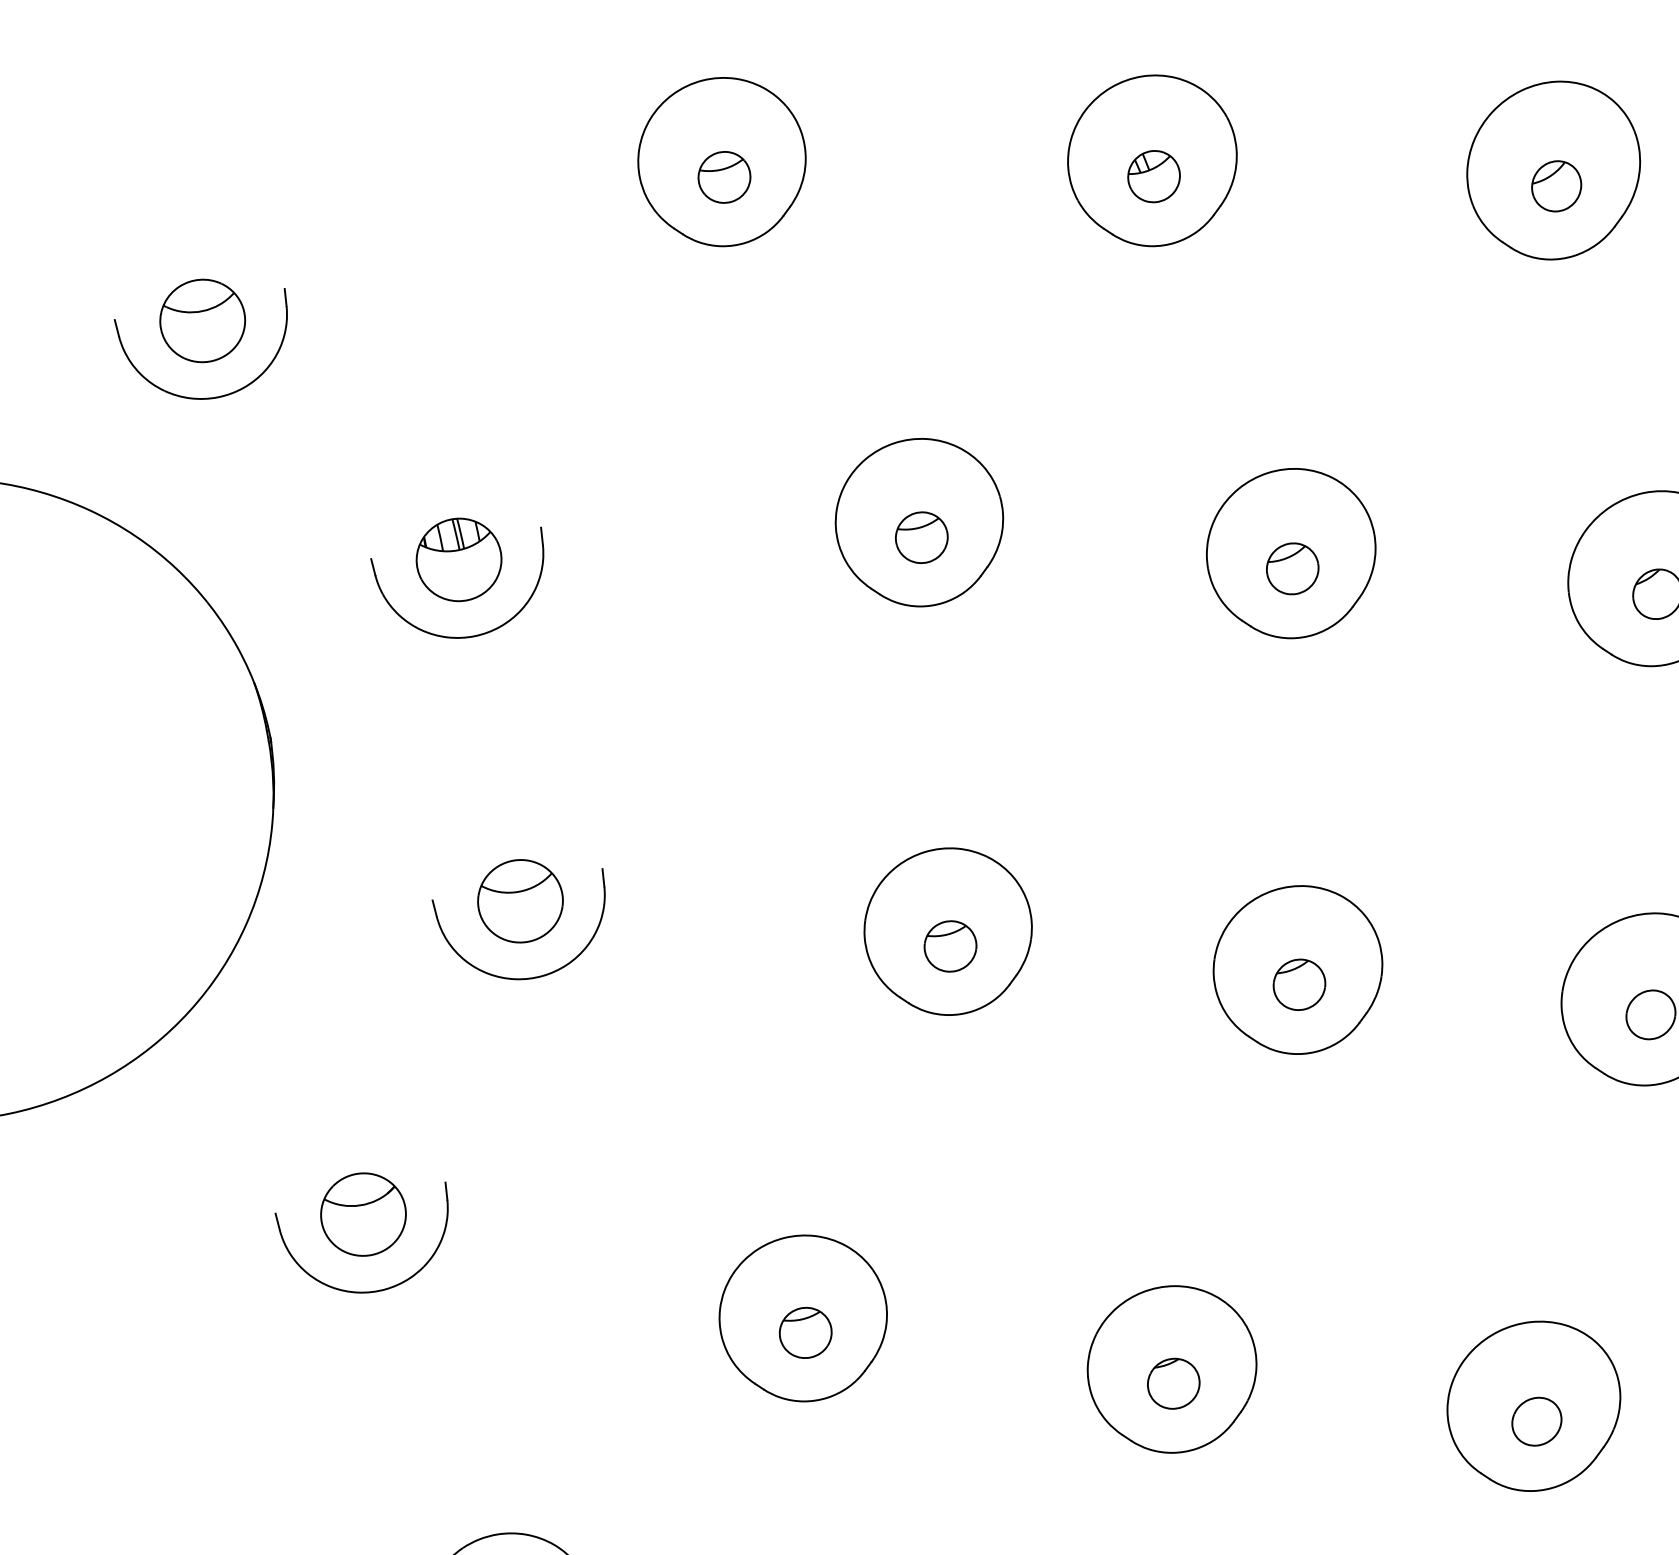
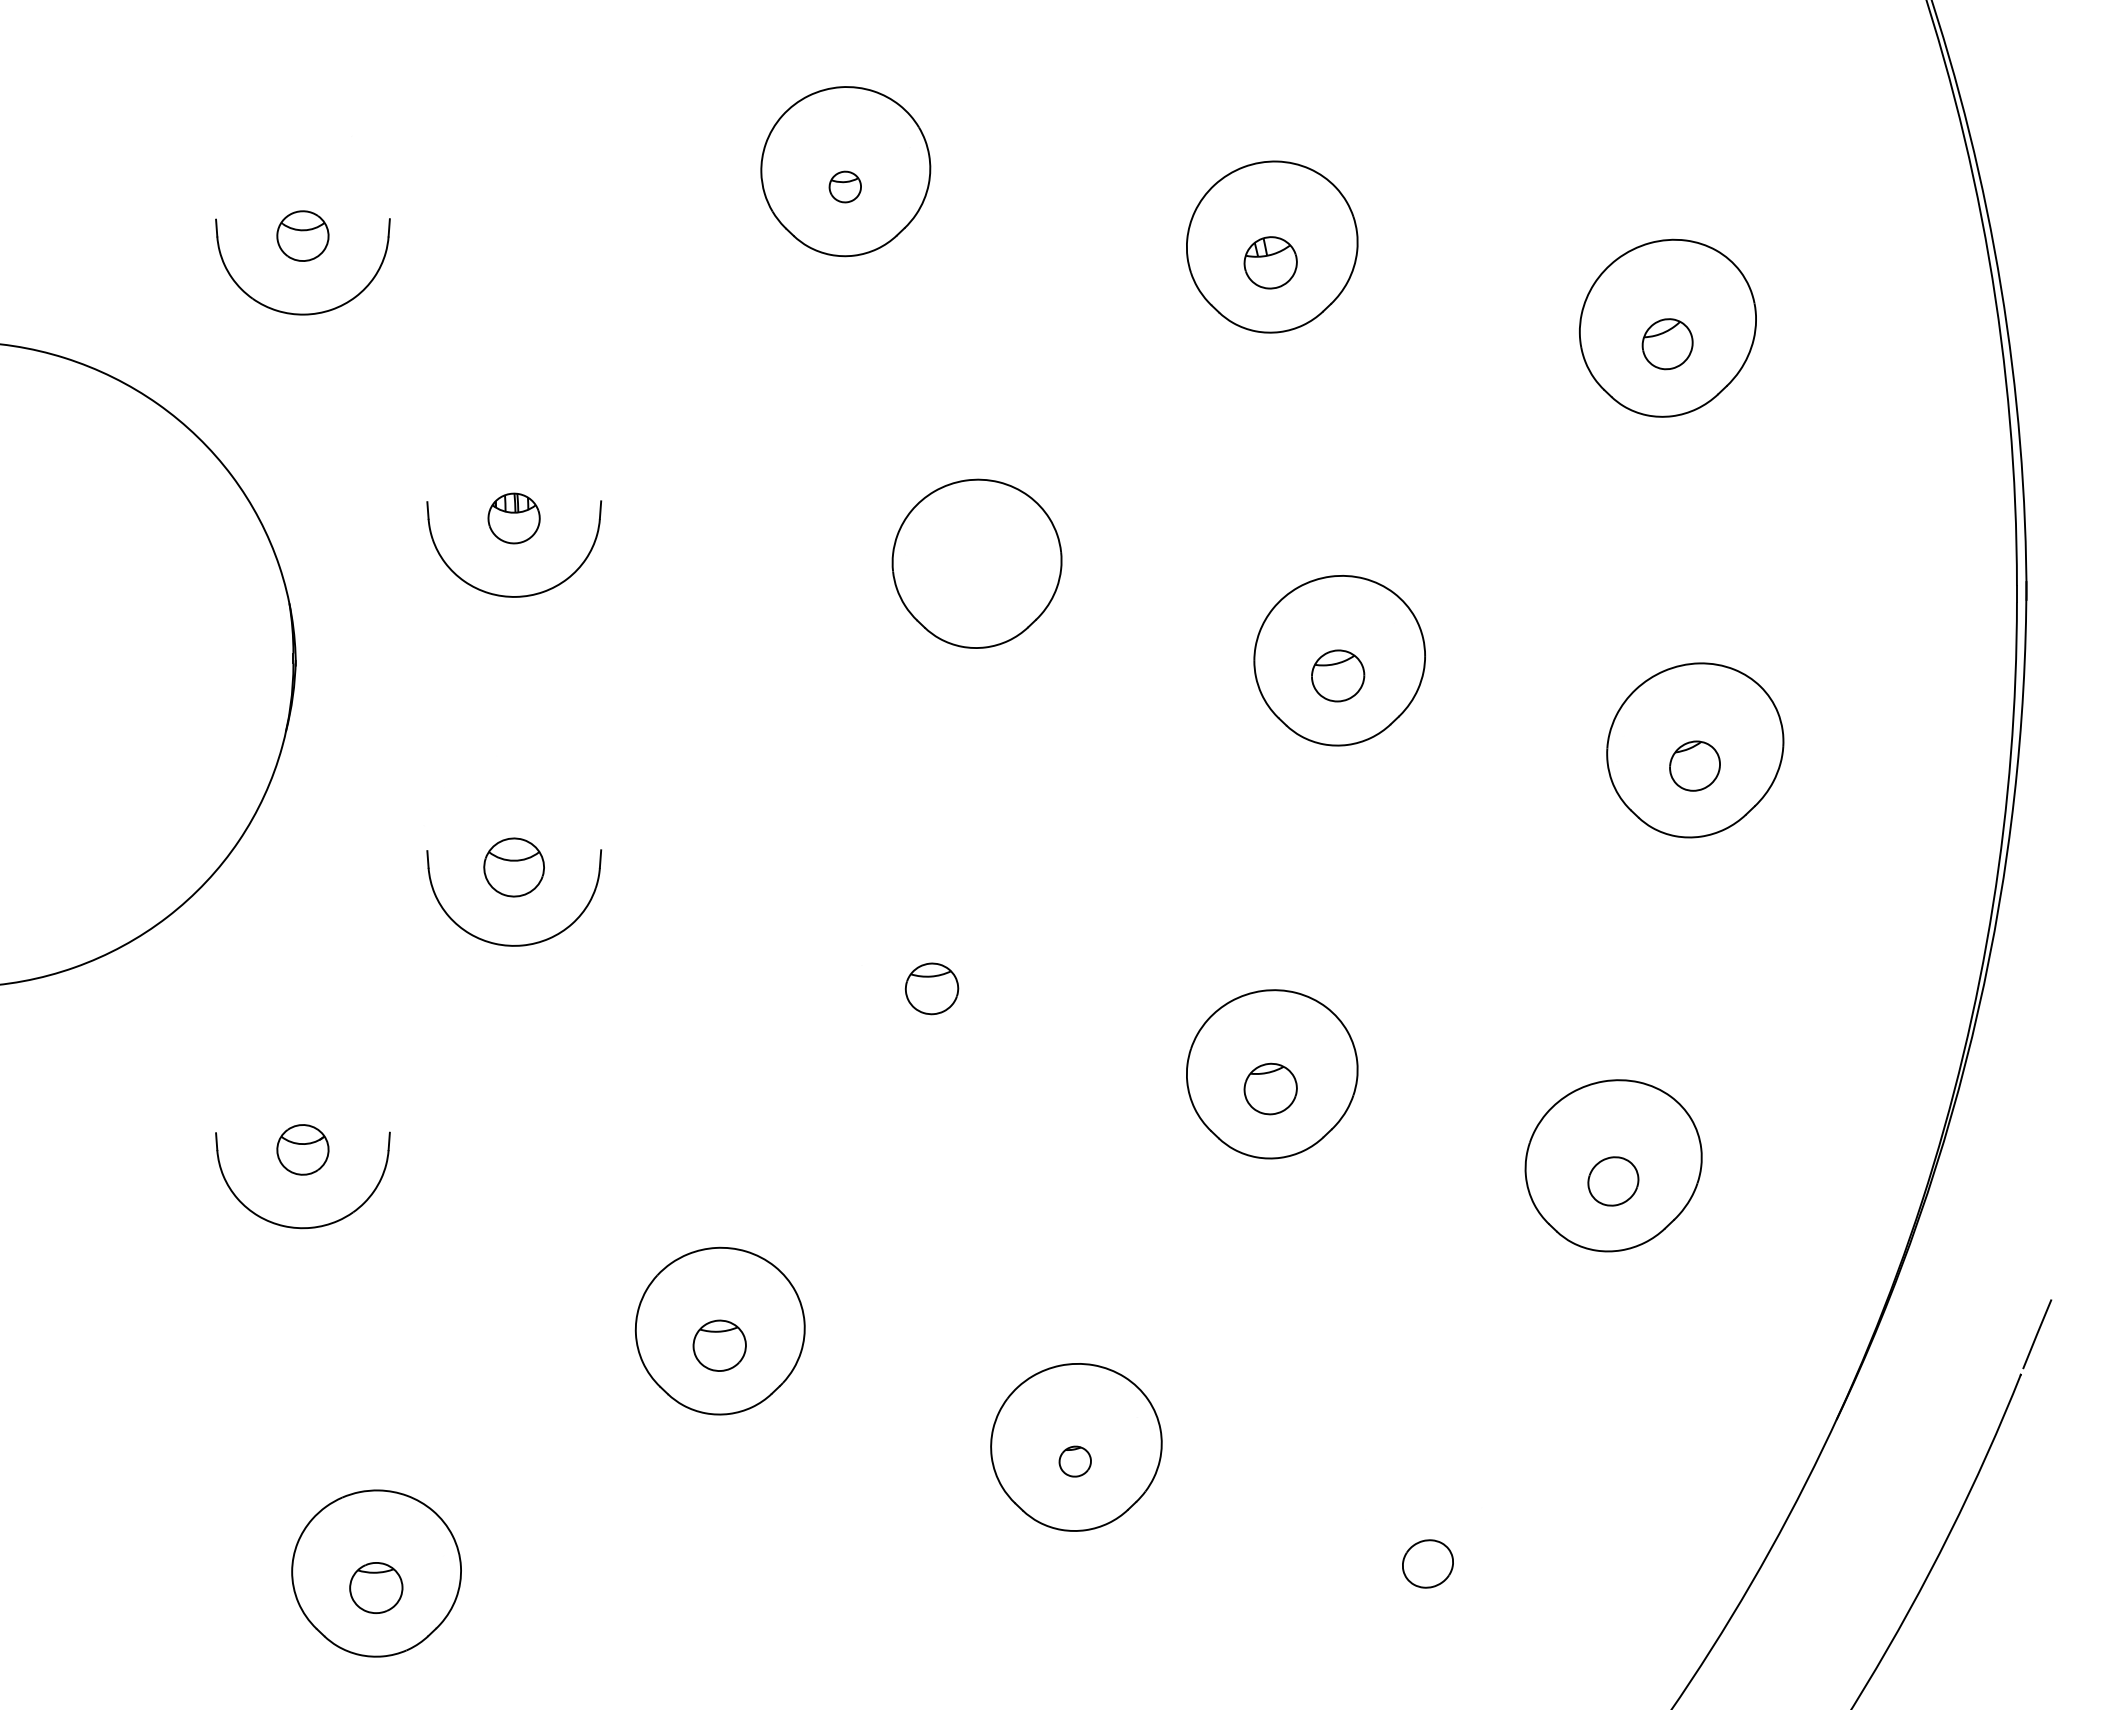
part: (724, 176) -> (845, 186), size x0.6
part: (202, 320) -> (302, 235), size x0.6
part: (921, 537) -> (976, 578), removed
part: (458, 559) -> (513, 518), size x0.6
part: (519, 901) -> (513, 867), size x0.7
part: (948, 931) -> (932, 973), removed
part: (363, 1214) -> (302, 1149), size x0.6
part: (1174, 1383) -> (1075, 1461), size x0.6
part: (1534, 1406) -> (1428, 1548), removed

